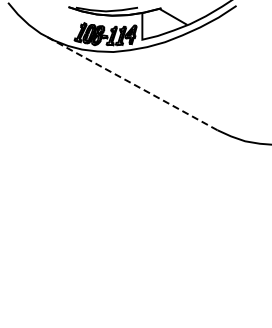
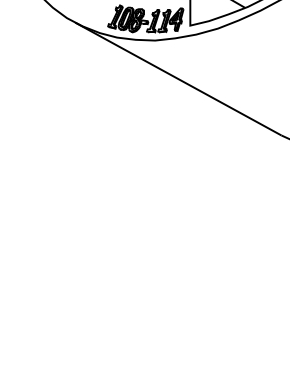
line: (132, 83) -> (178, 78), dashed -> solid

